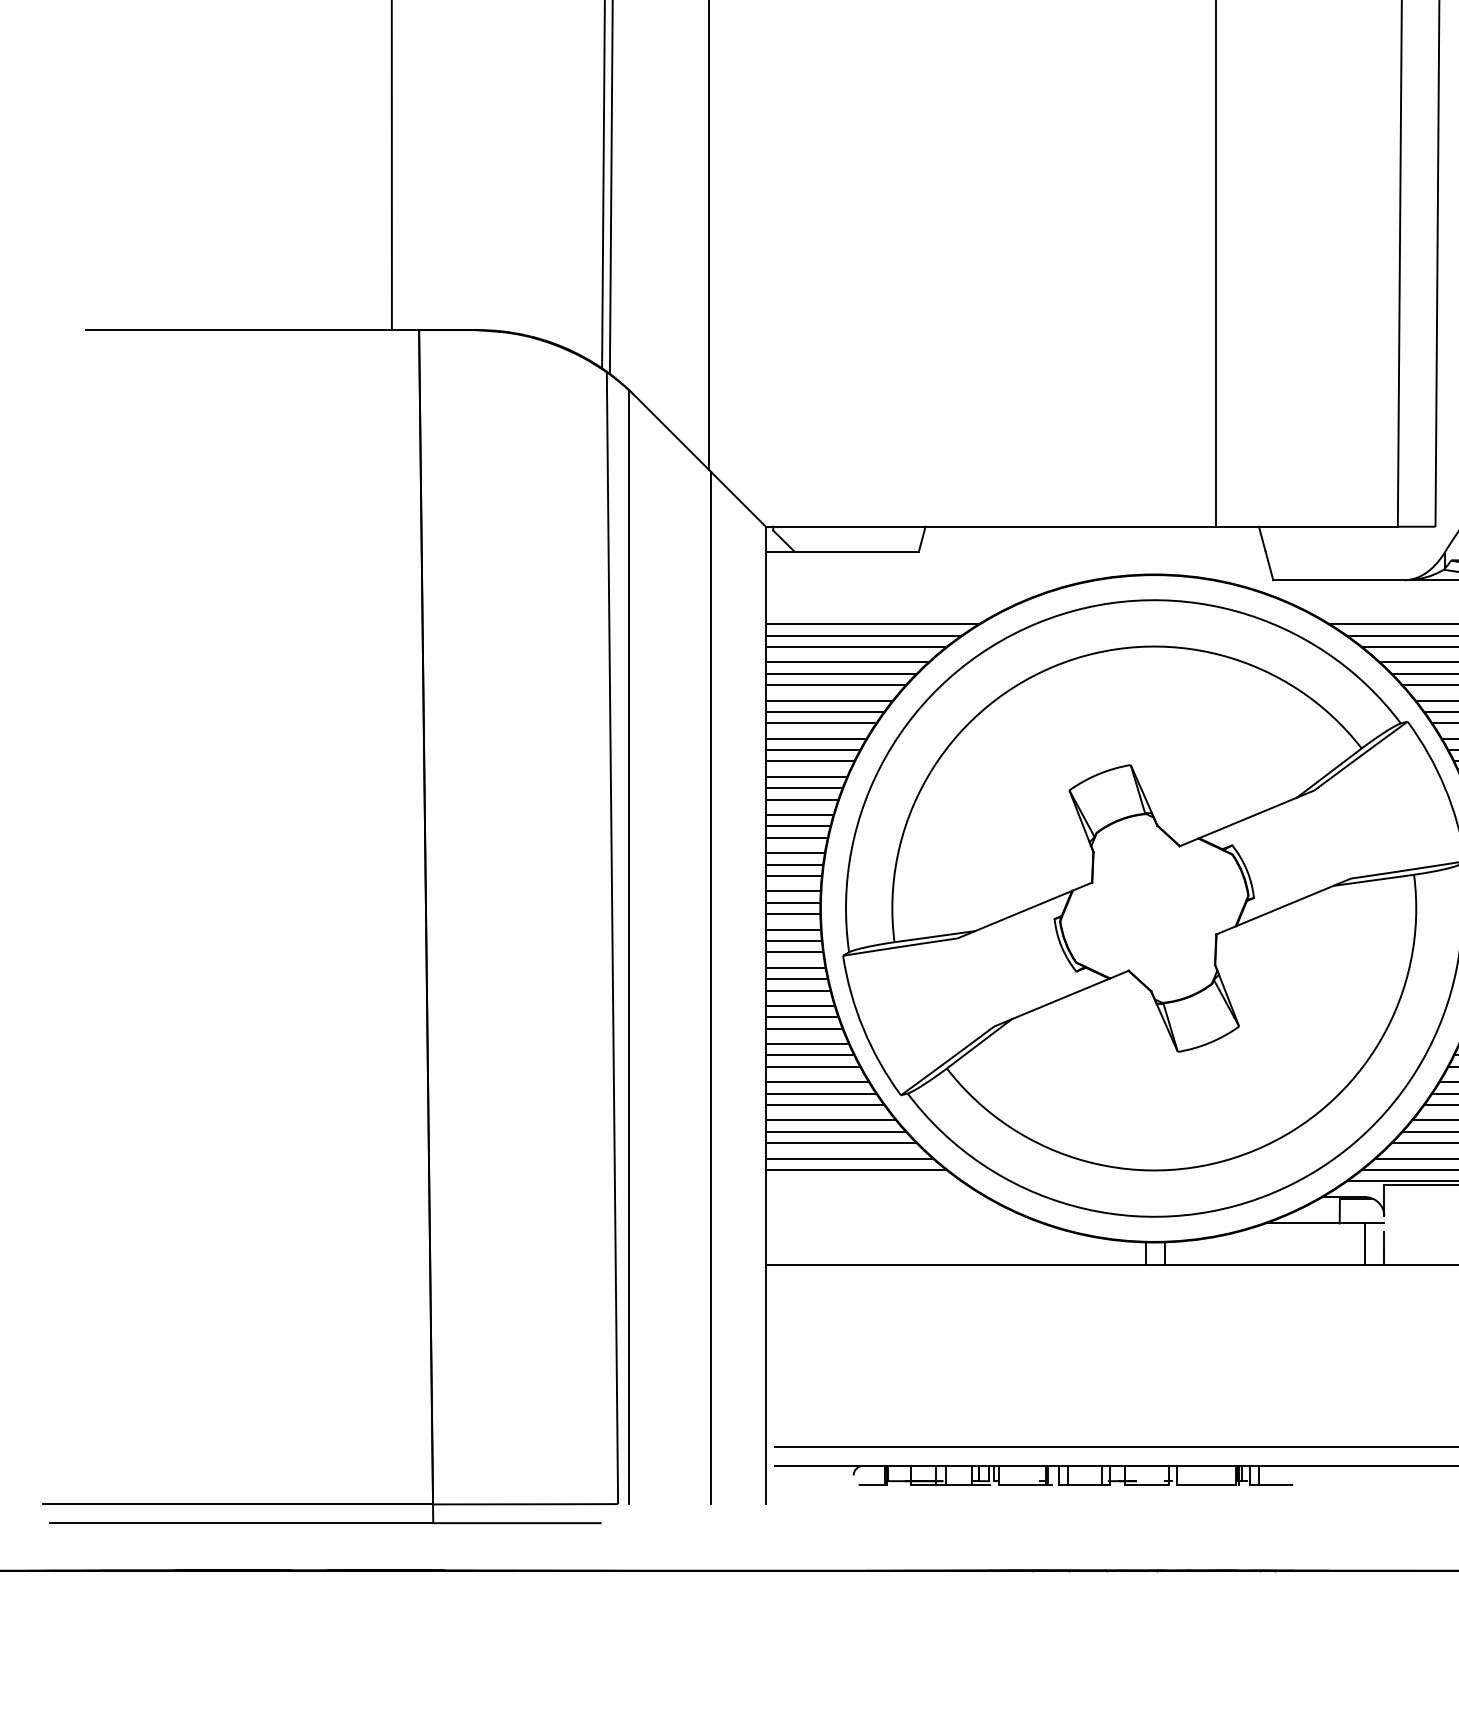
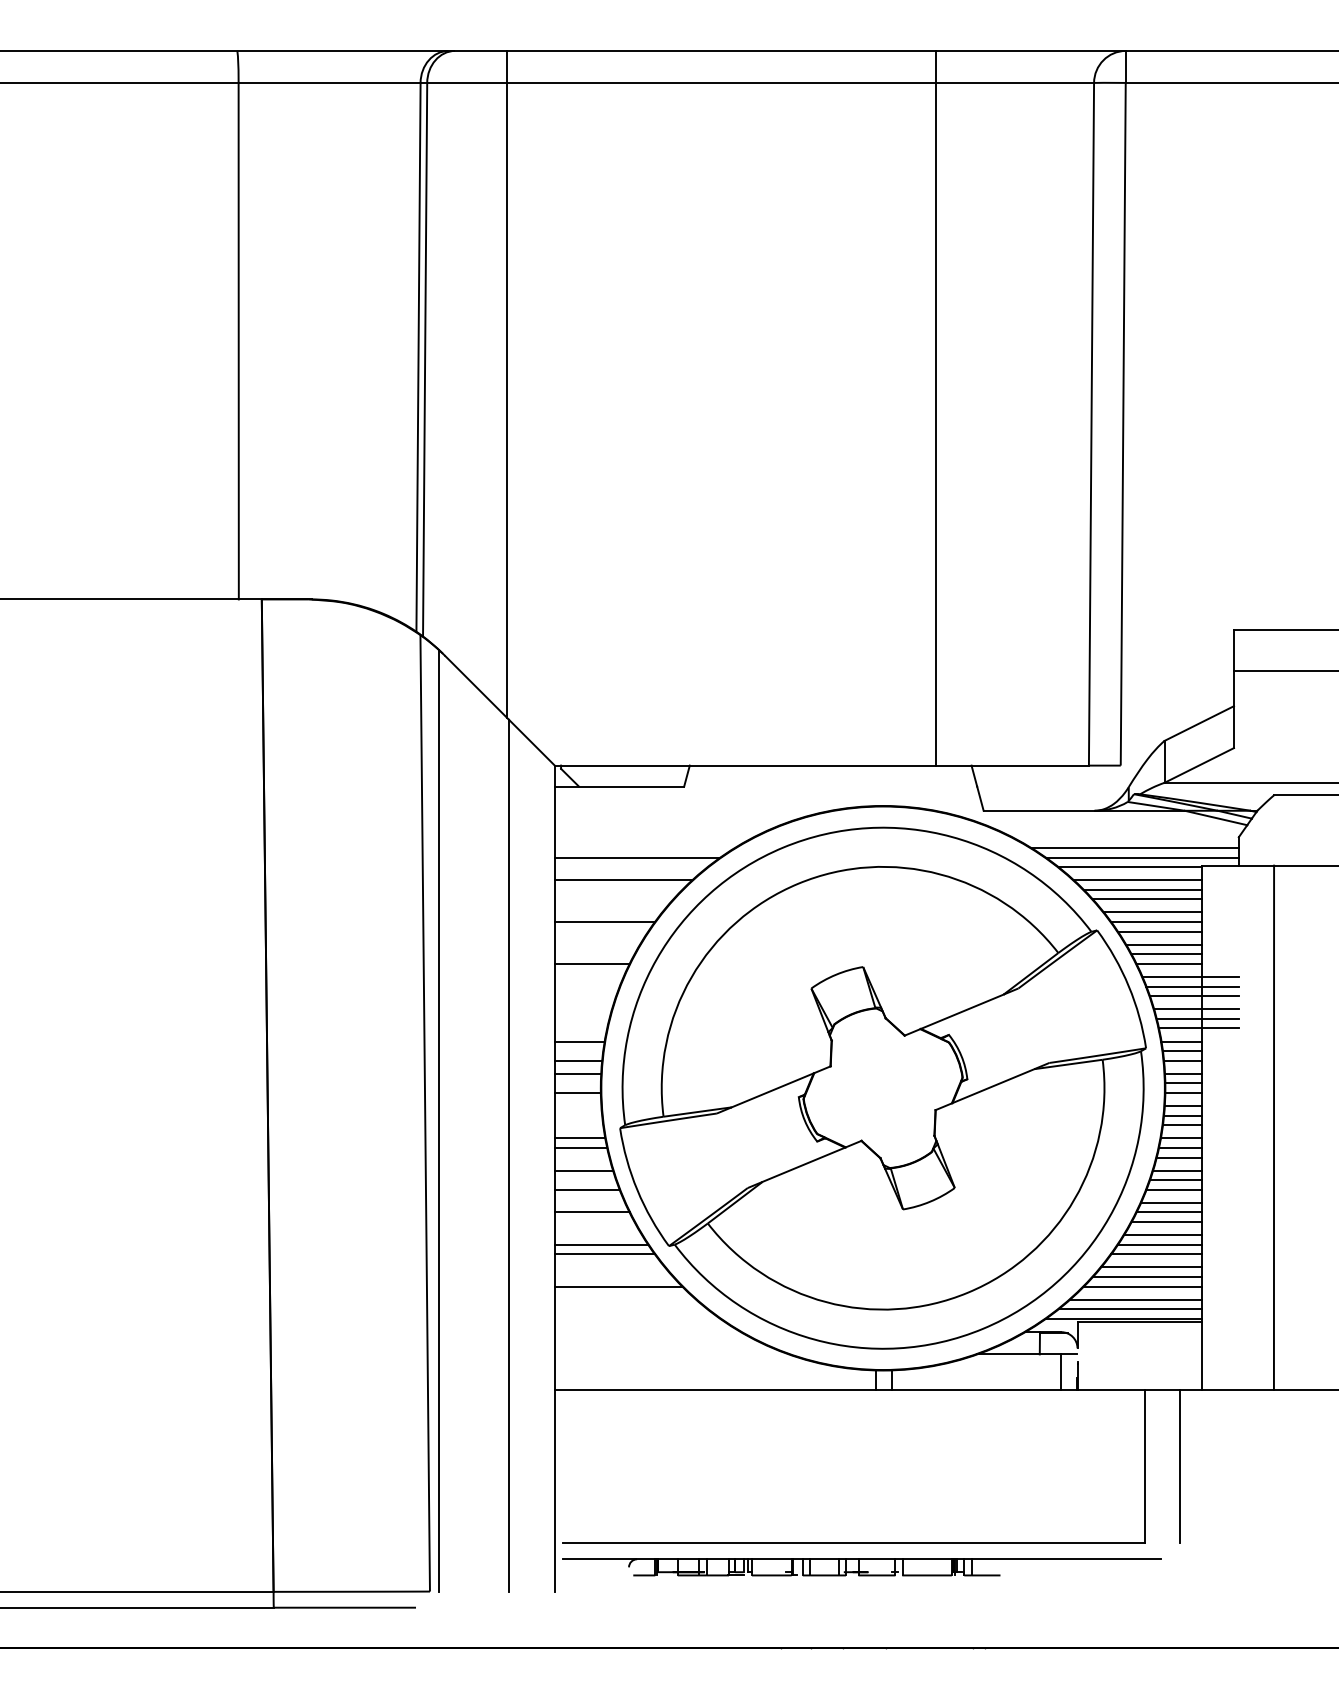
line: (871, 623) -> (644, 847), removed
line: (855, 647) -> (630, 867), removed
line: (841, 673) -> (618, 889), removed
line: (835, 685) -> (613, 899), removed
line: (829, 700) -> (608, 912), removed
line: (821, 723) -> (601, 931), removed
line: (816, 738) -> (597, 944), removed
line: (812, 750) -> (594, 954), removed
line: (805, 777) -> (588, 977), removed
line: (803, 788) -> (586, 986), removed
line: (802, 799) -> (585, 996), removed
line: (799, 815) -> (583, 1009), removed
line: (797, 825) -> (581, 1018), removed
line: (796, 837) -> (580, 1028), removed
line: (793, 865) -> (578, 1051), removed
line: (792, 902) -> (577, 1083), removed
line: (792, 930) -> (577, 1106), removed
line: (793, 940) -> (578, 1115), removed
line: (793, 952) -> (578, 1125), removed
line: (797, 990) -> (581, 1157), removed
line: (802, 1017) -> (585, 1180), removed
line: (806, 1043) -> (589, 1202), removed
line: (812, 1067) -> (594, 1222), removed
line: (817, 1082) -> (598, 1235), removed
line: (830, 1120) -> (609, 1267), removed
line: (835, 1132) -> (613, 1277), removed
line: (849, 1158) -> (625, 1299), removed
line: (855, 1170) -> (630, 1309), removed

